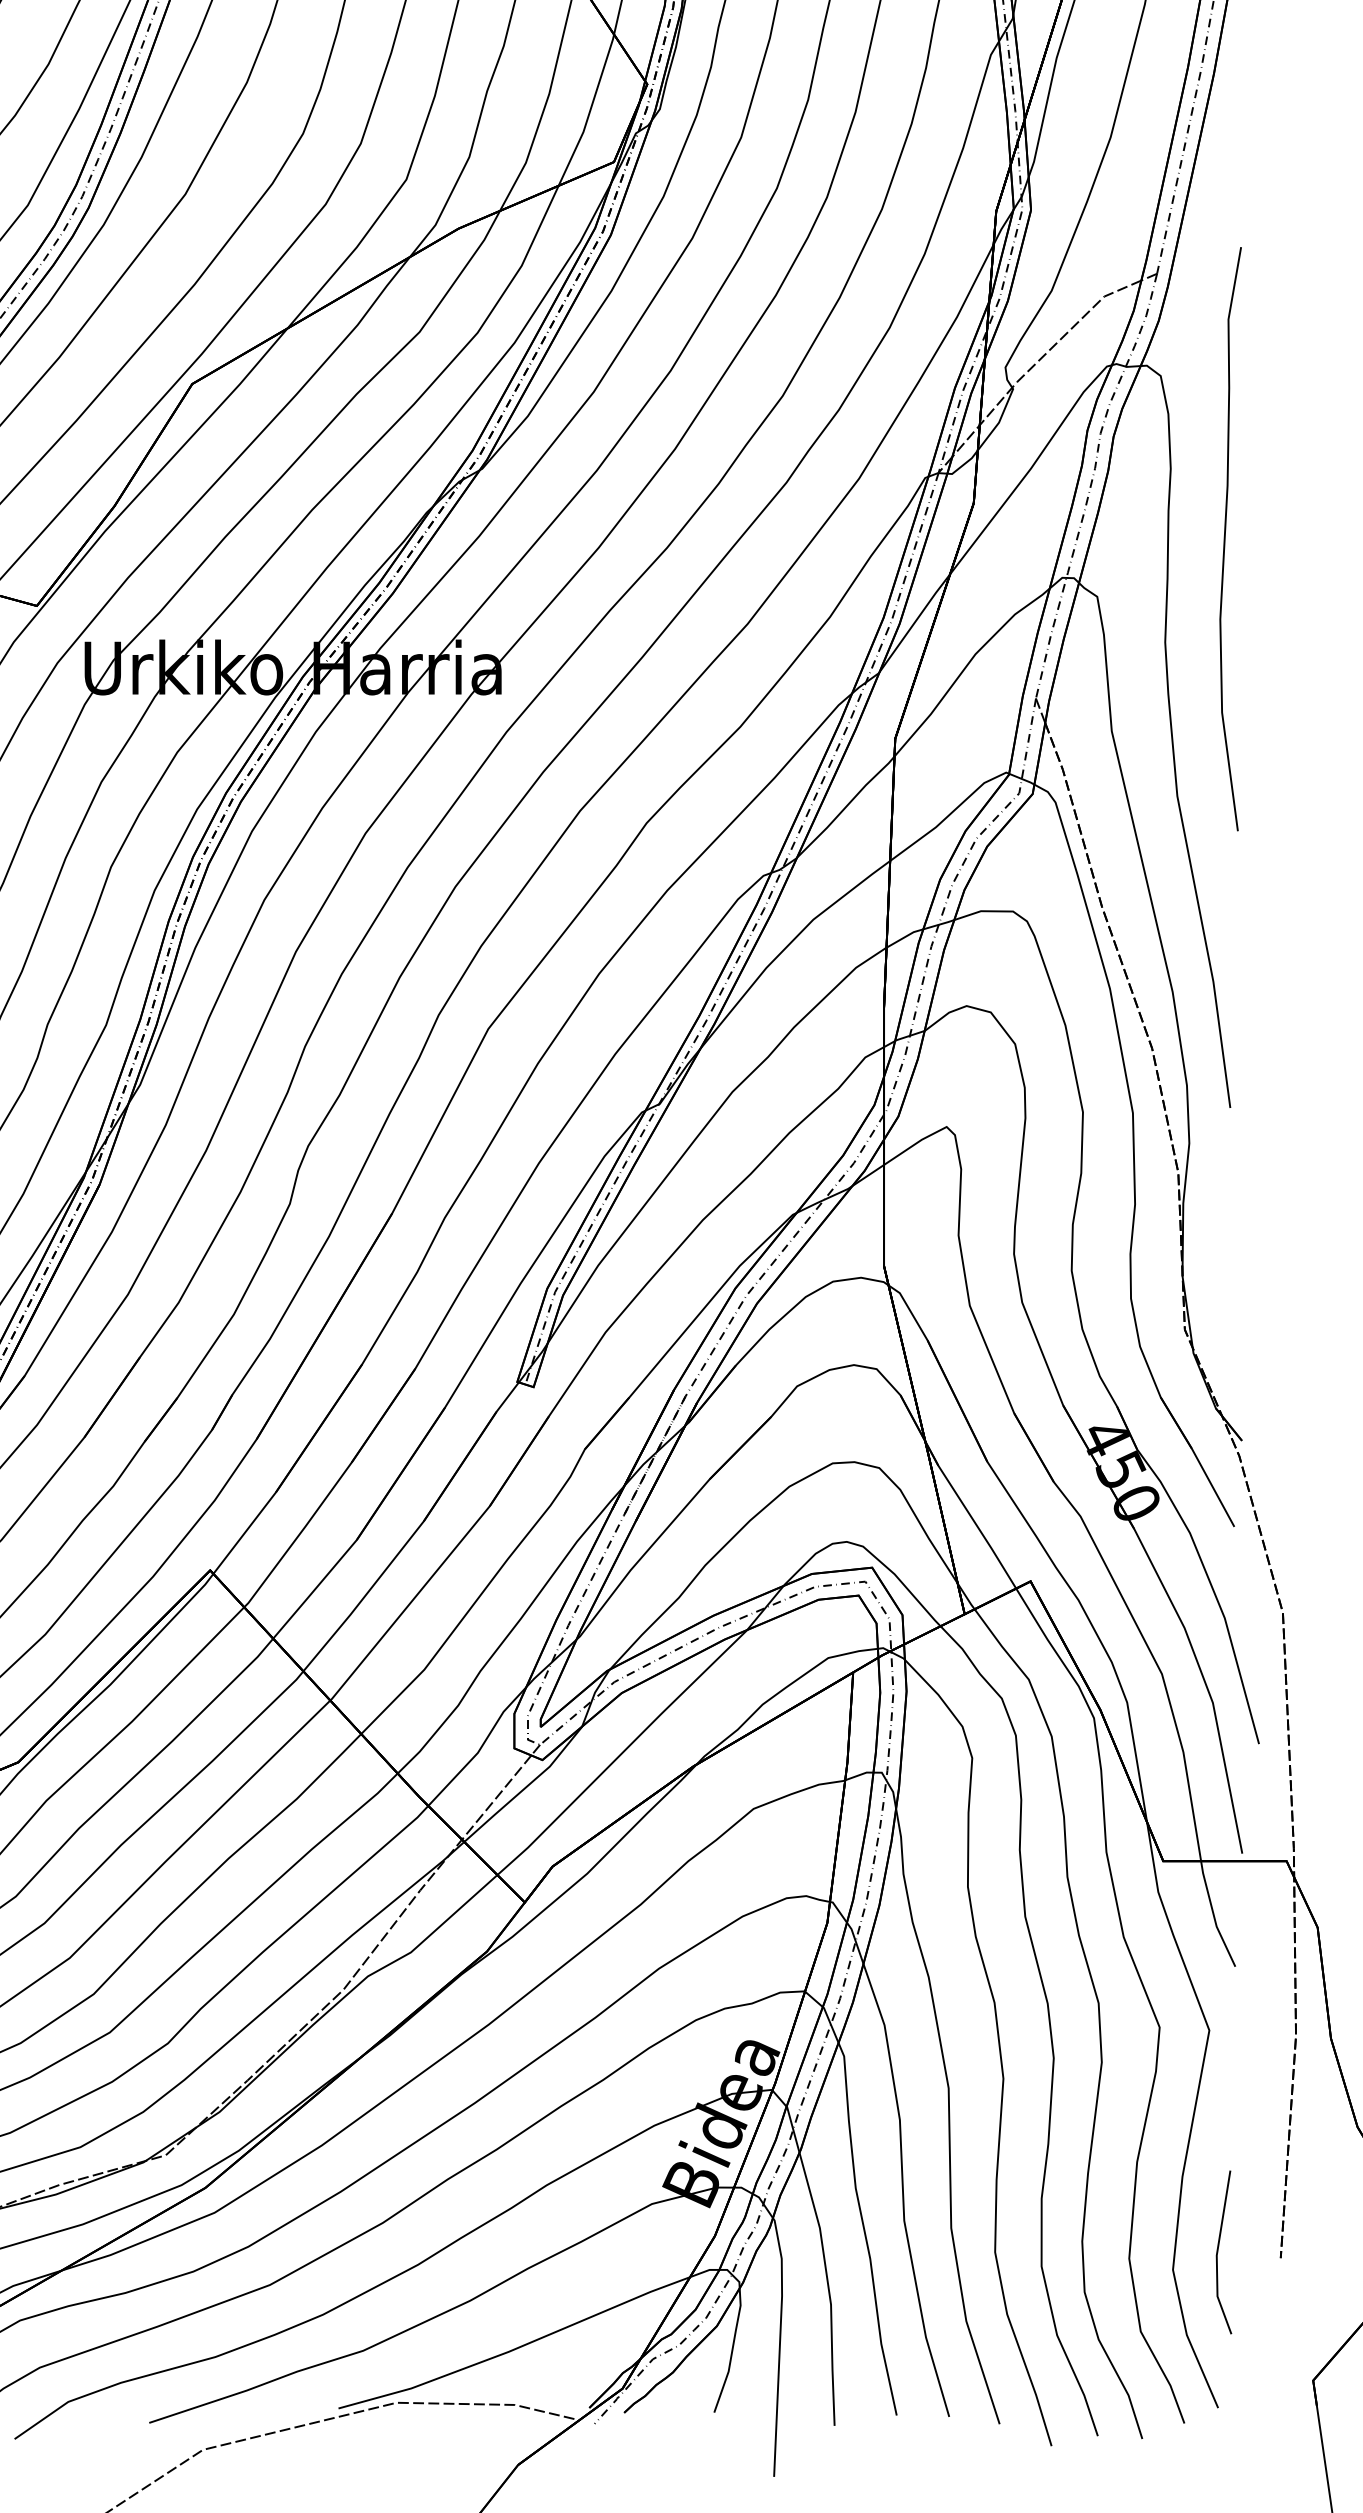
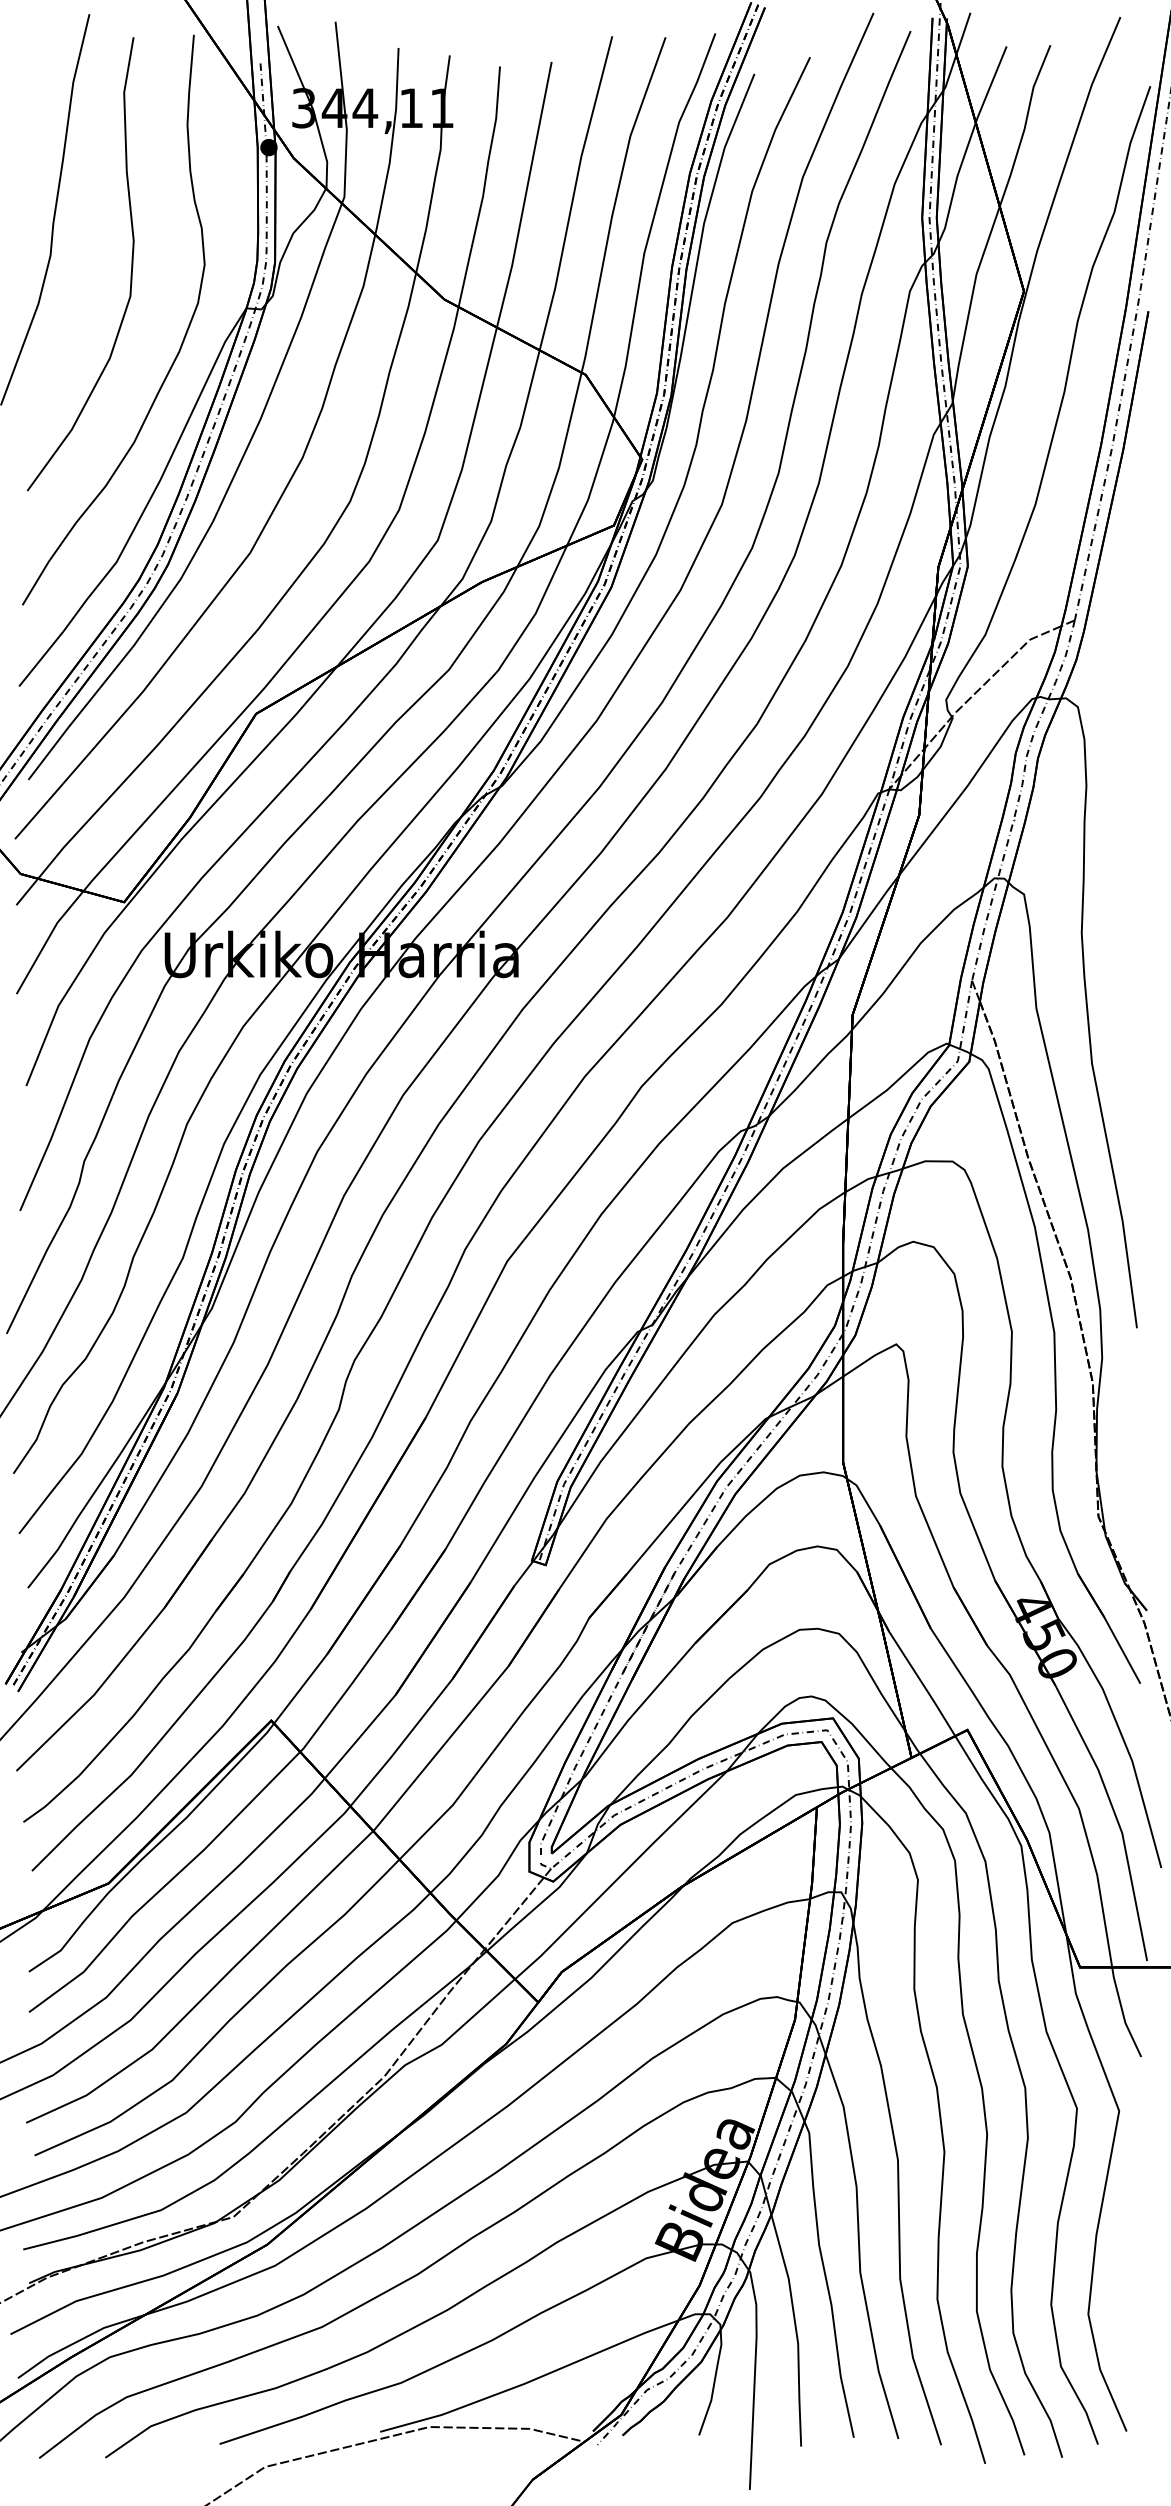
curve: (1226, 539) -> (1133, 845), removed
line: (1219, 2250) -> (1127, 2297), removed

